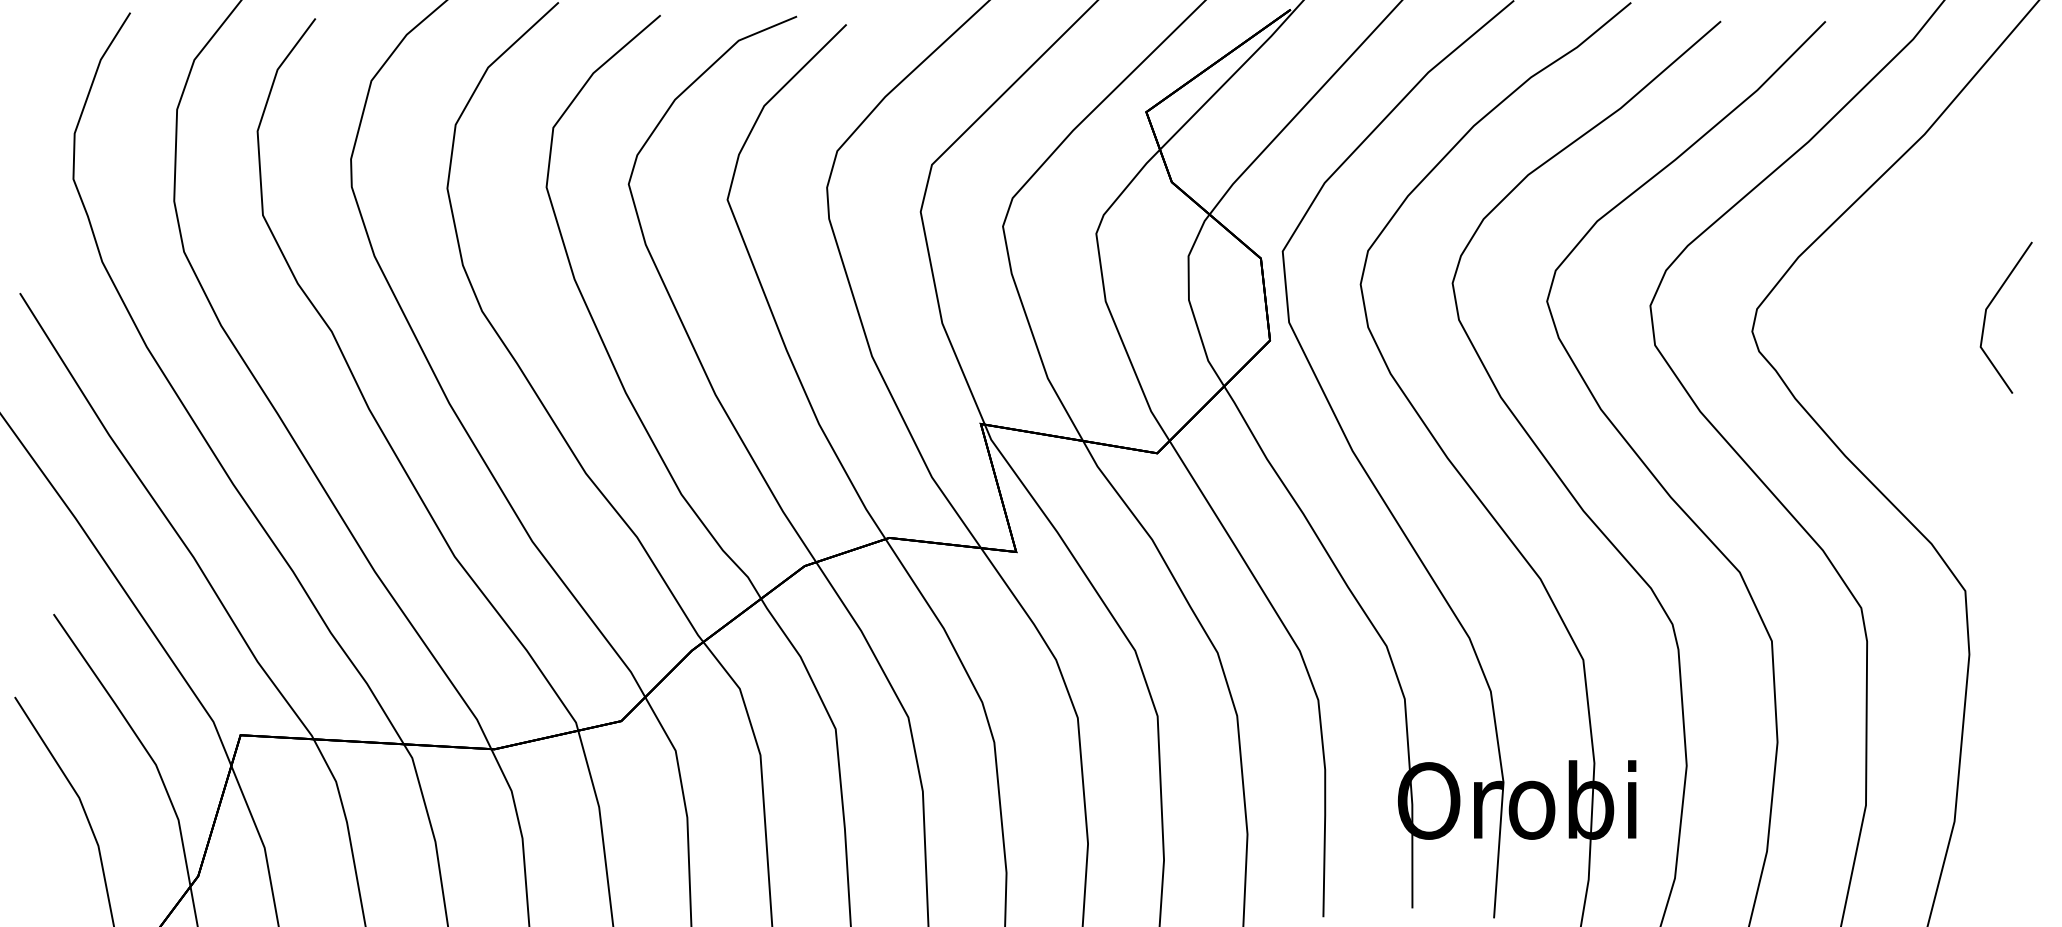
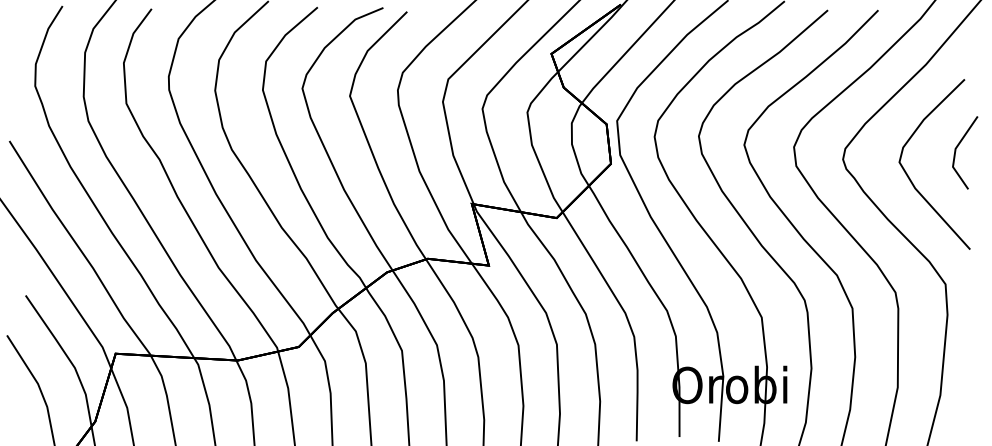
curve: (1890, 366) -> (909, 176), added

